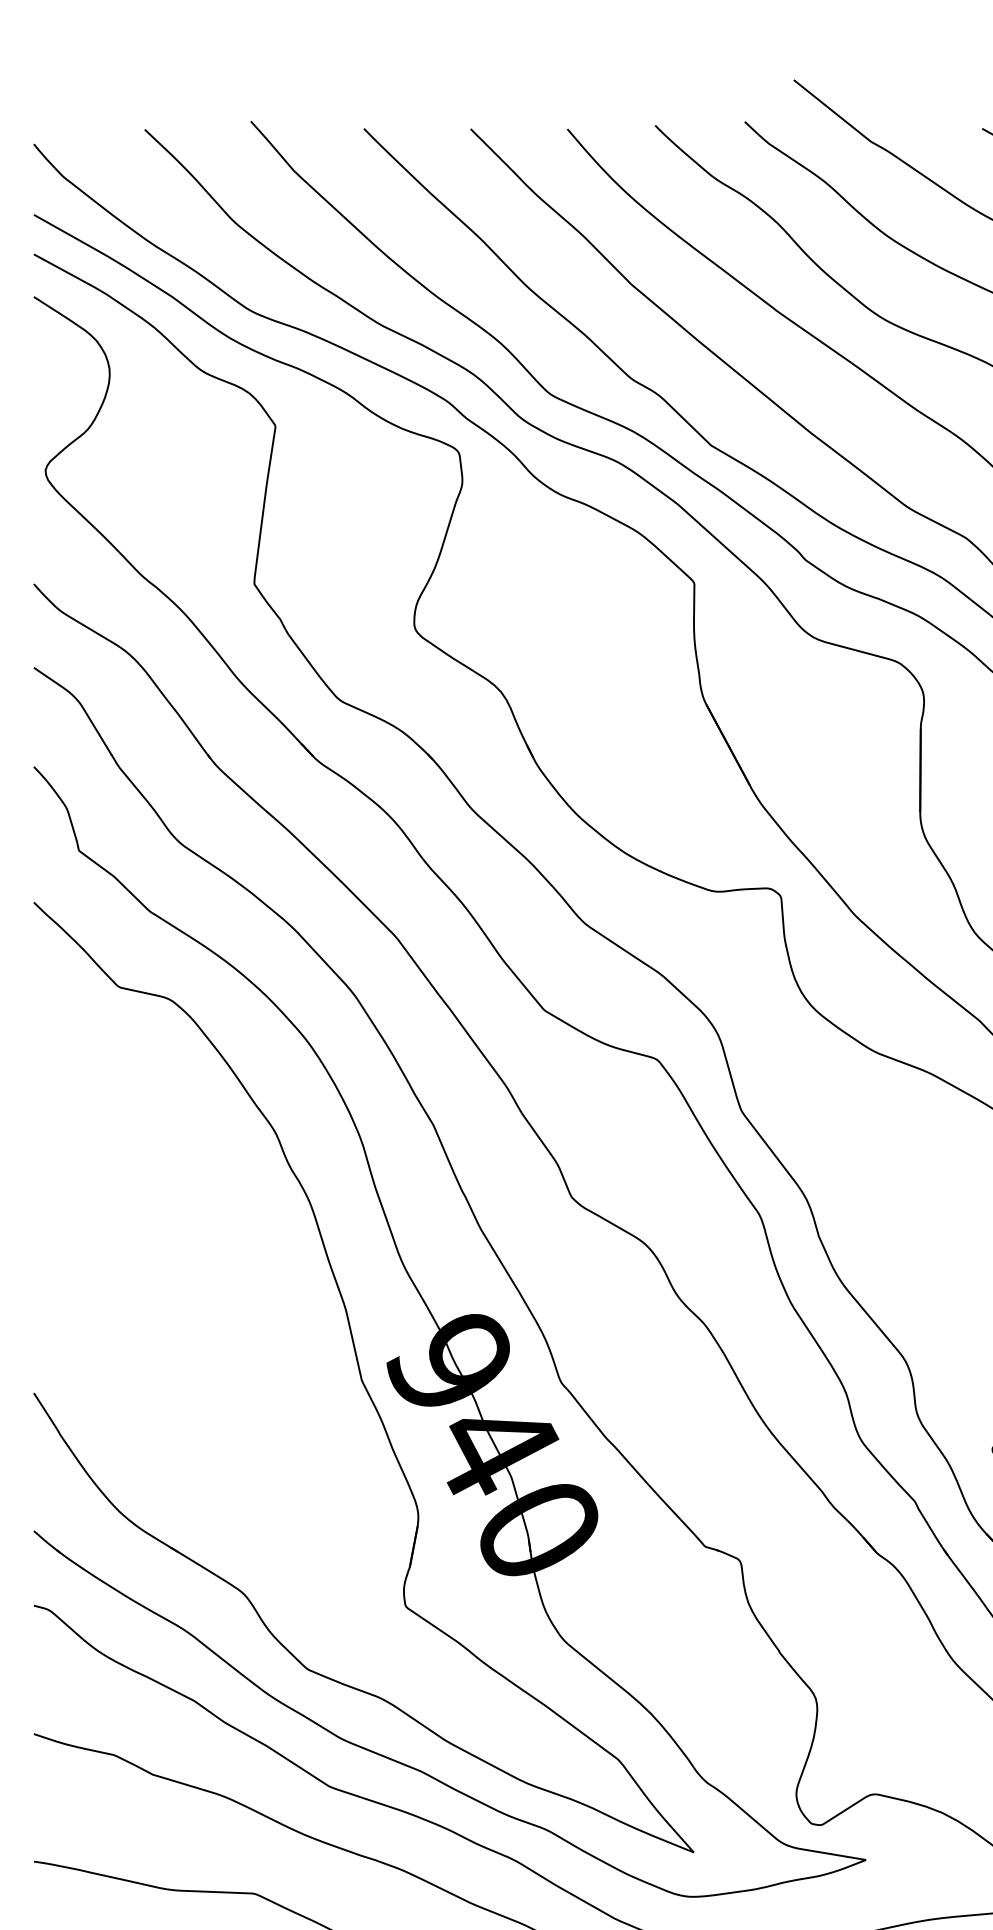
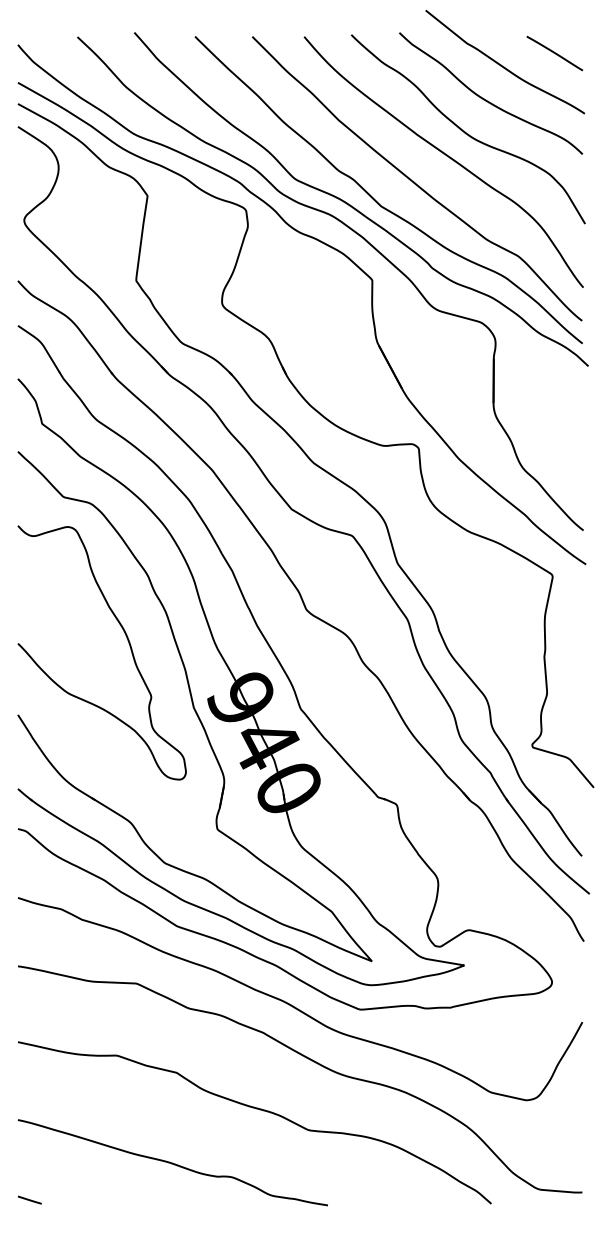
curve: (239, 1259) -> (128, 643), added

